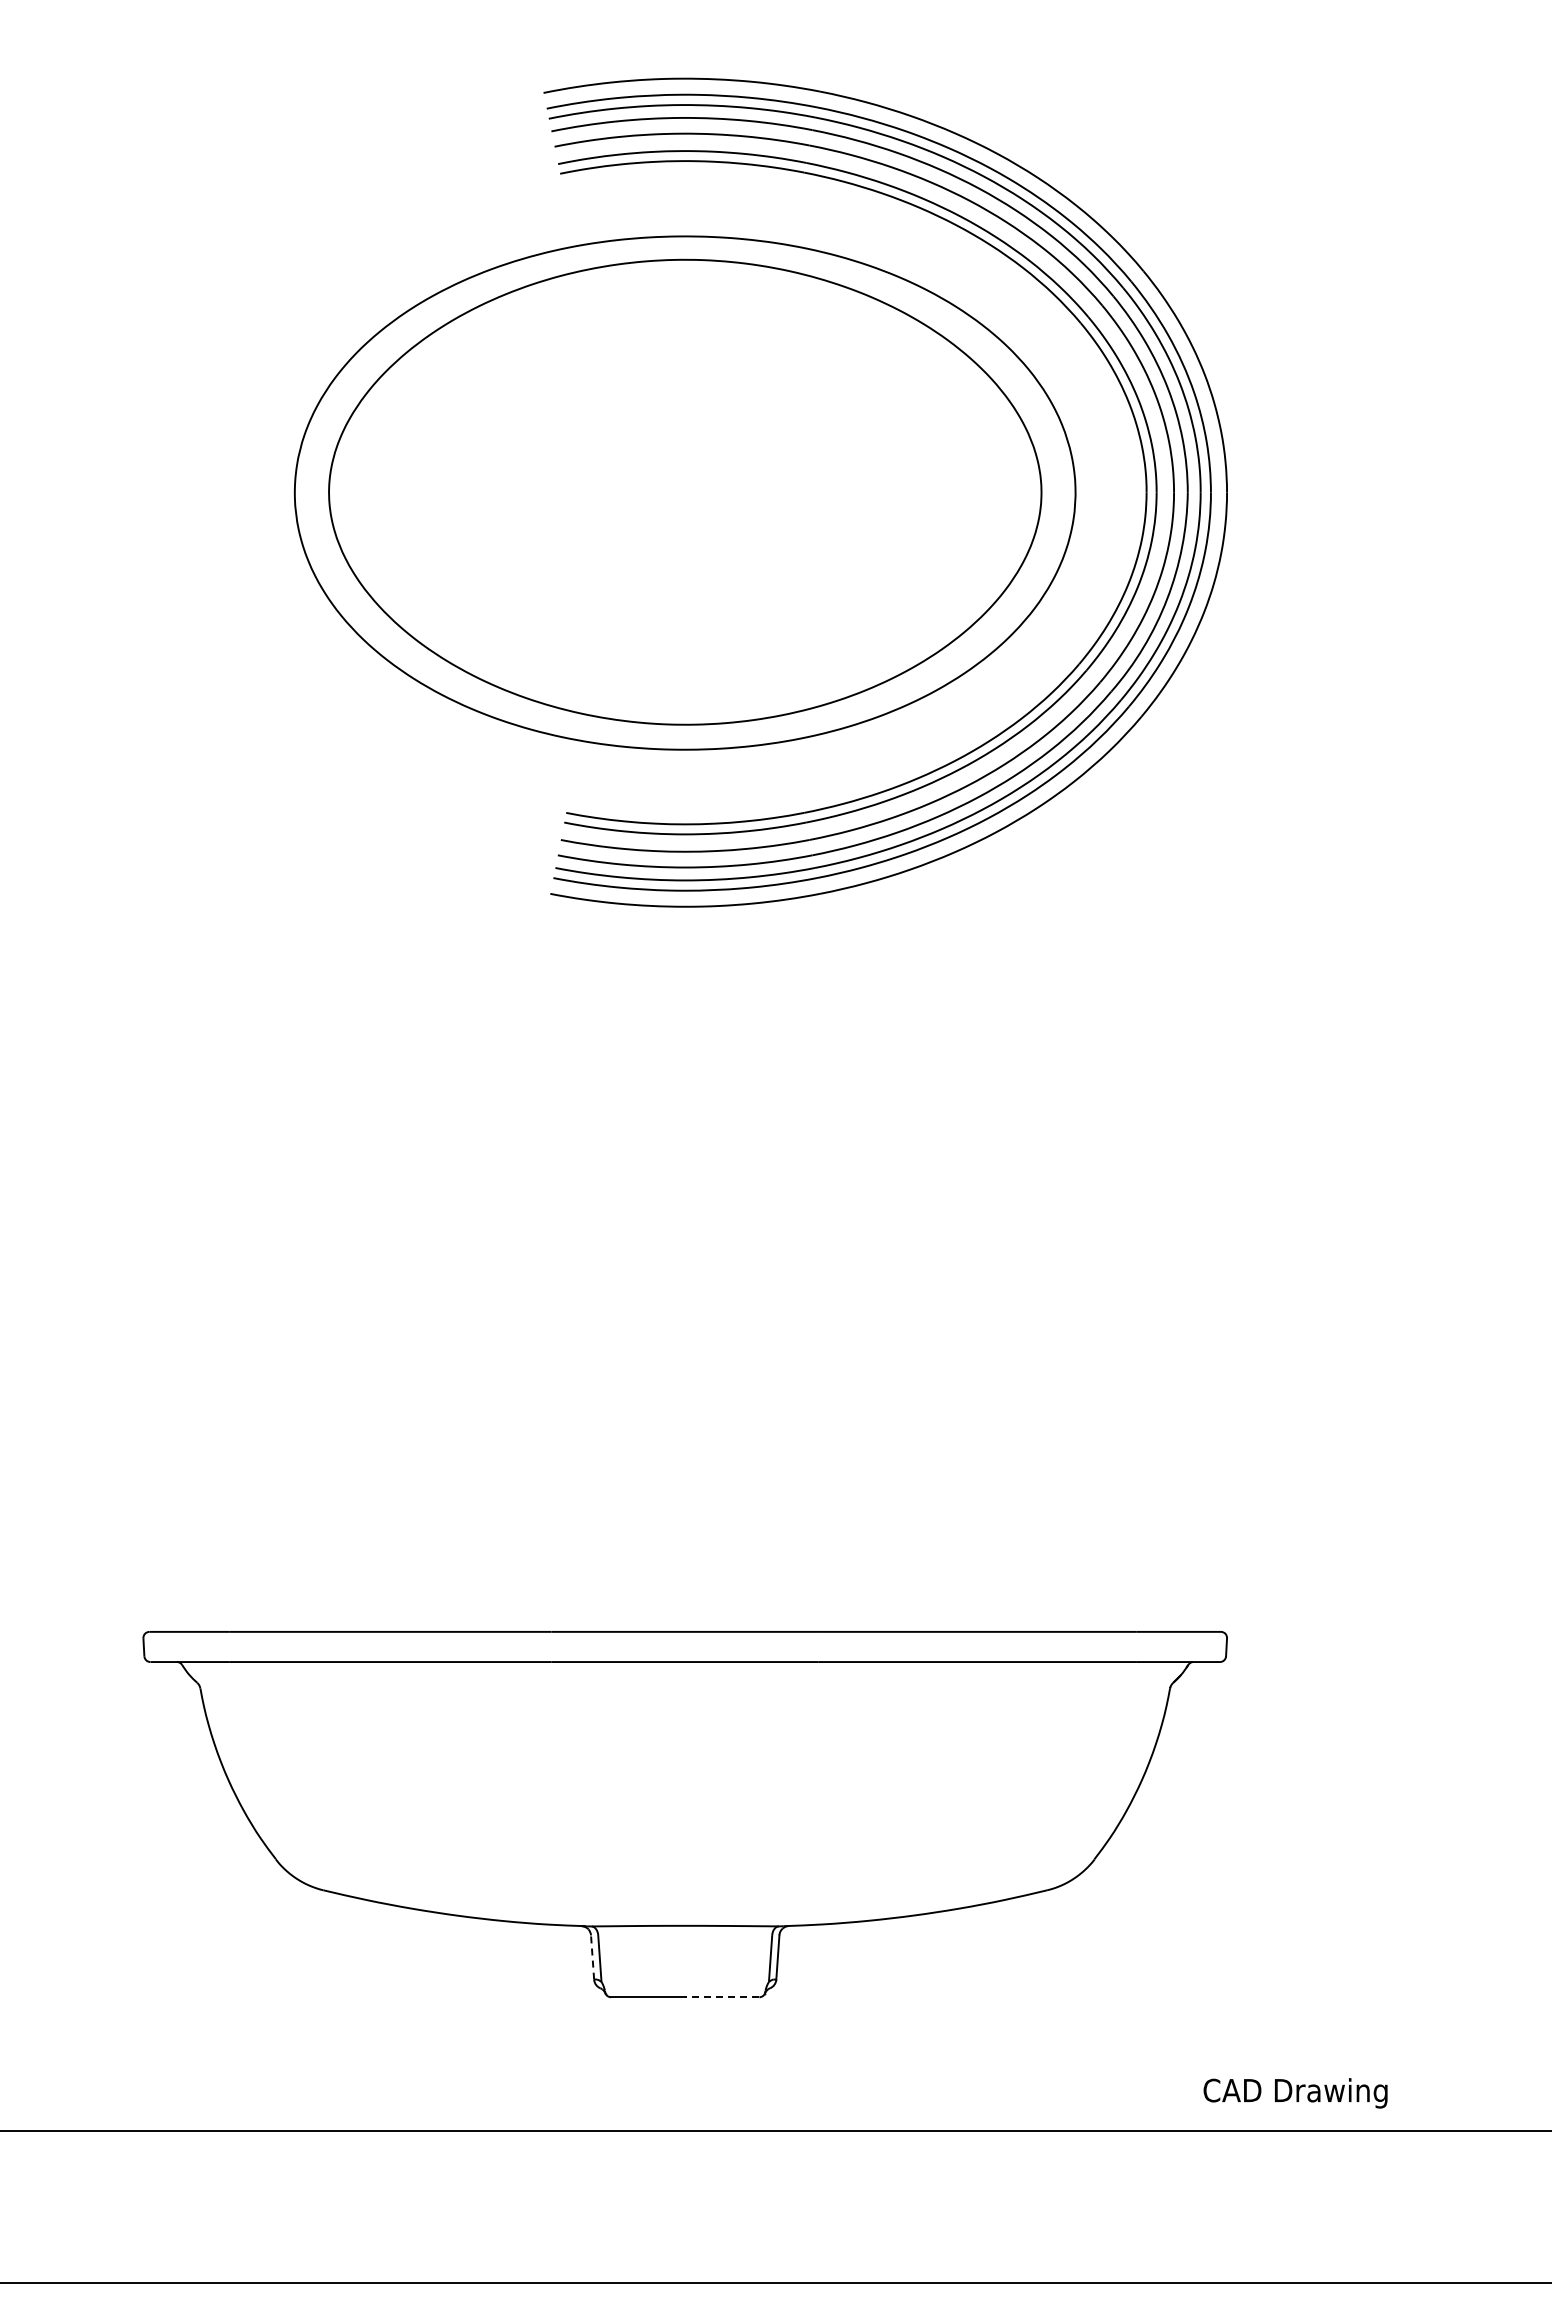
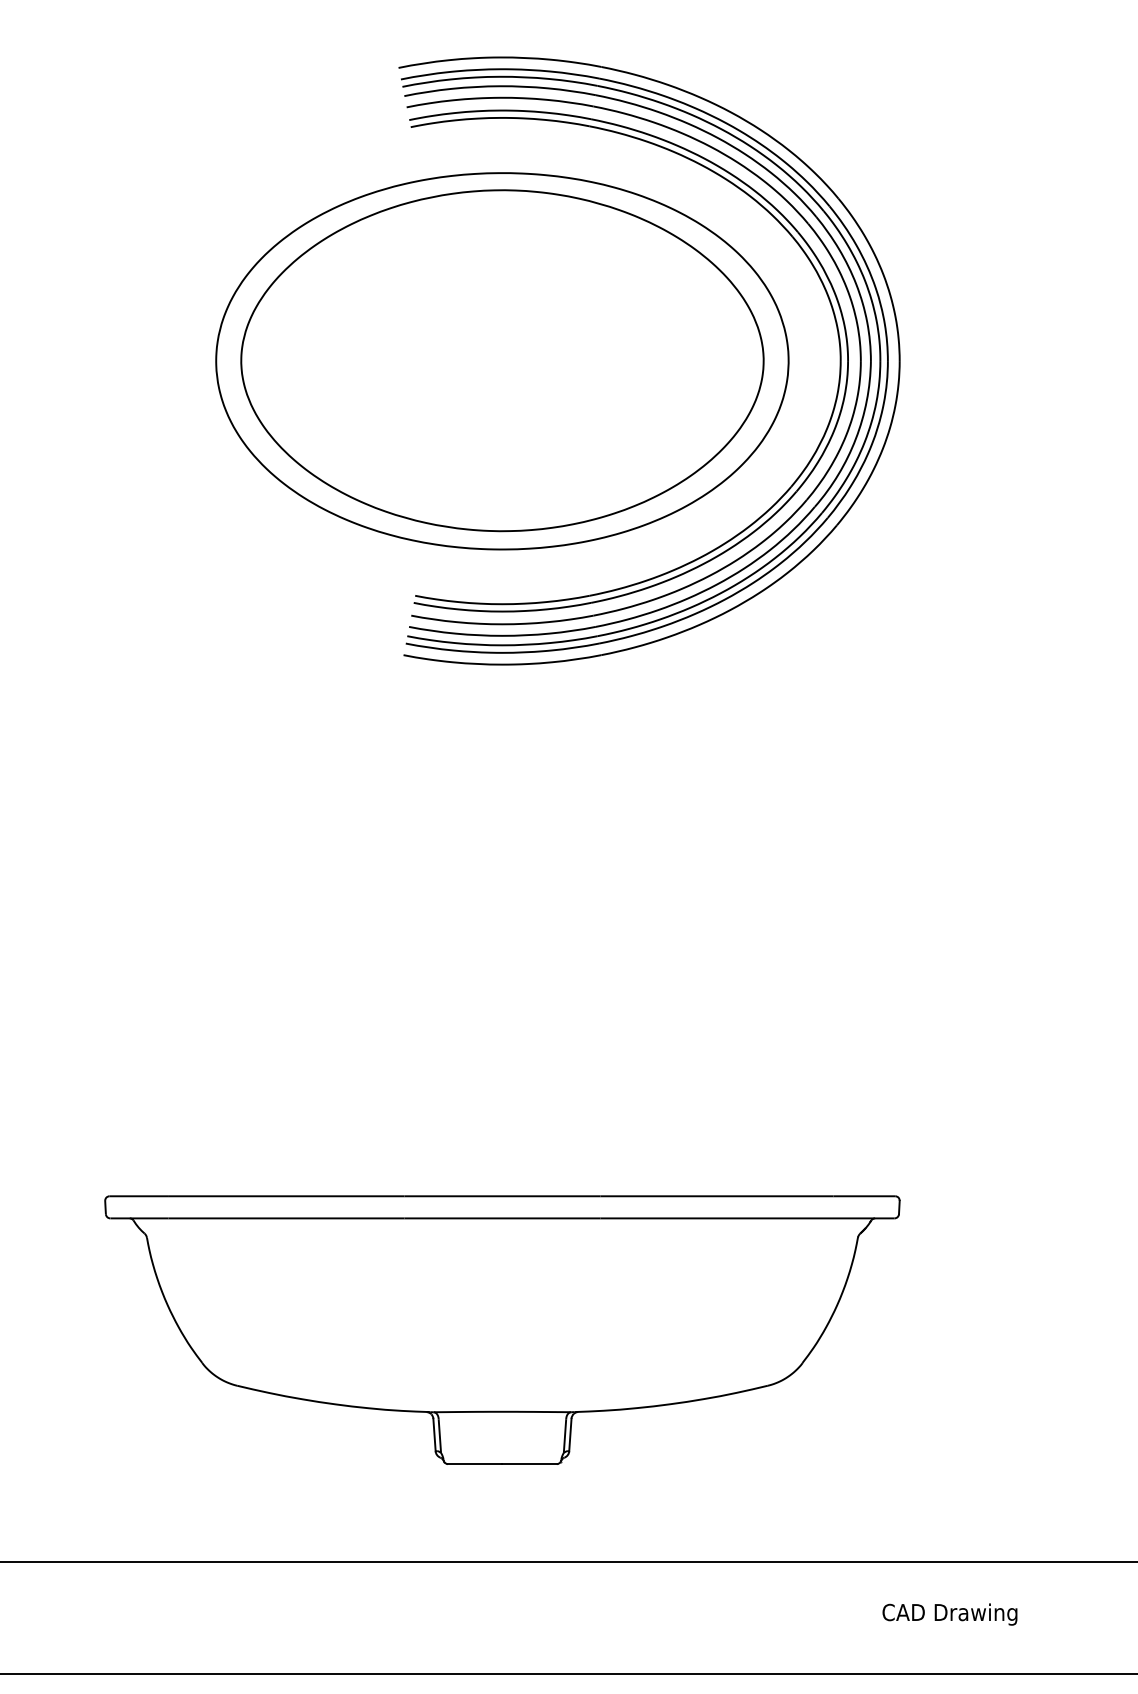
line: (592, 1957) -> (434, 1435), dashed -> solid
line: (721, 1997) -> (529, 1464), dashed -> solid
text: (1295, 2093) -> (949, 1614), moved

